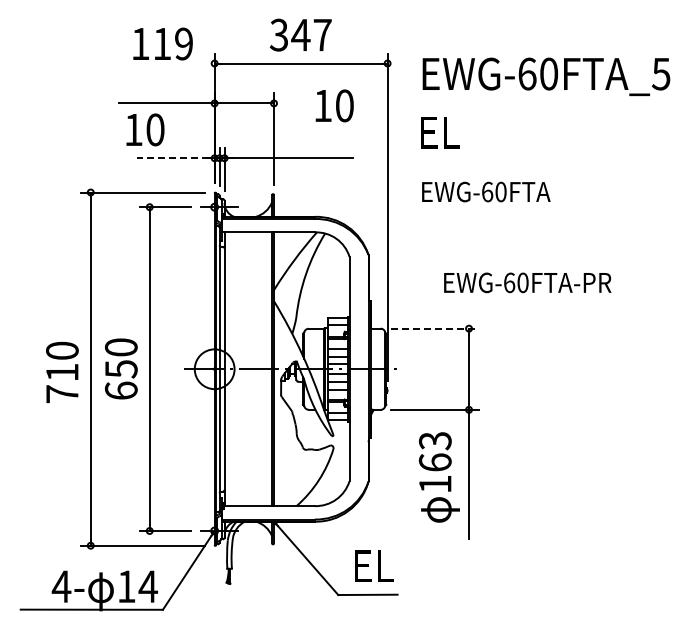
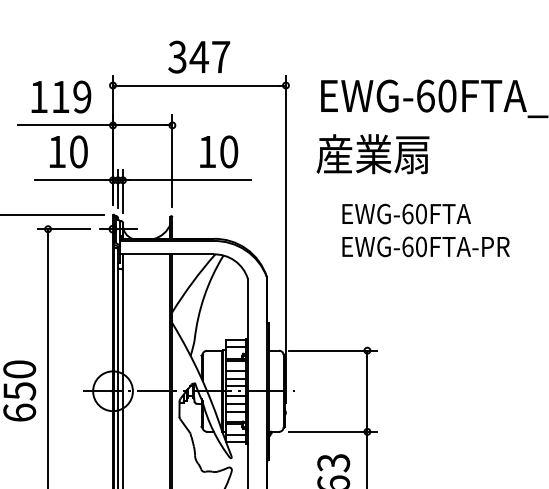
text: (162, 43) -> (60, 96), moved
text: (334, 105) -> (218, 151), moved
text: (145, 129) -> (68, 151), moved
text: (474, 132) -> (372, 154), EL -> 産業扇
line: (172, 158) -> (70, 180), dashed -> solid
text: (486, 191) -> (406, 213), moved
text: (527, 282) -> (425, 246), moved
line: (435, 328) -> (333, 350), dashed -> solid

